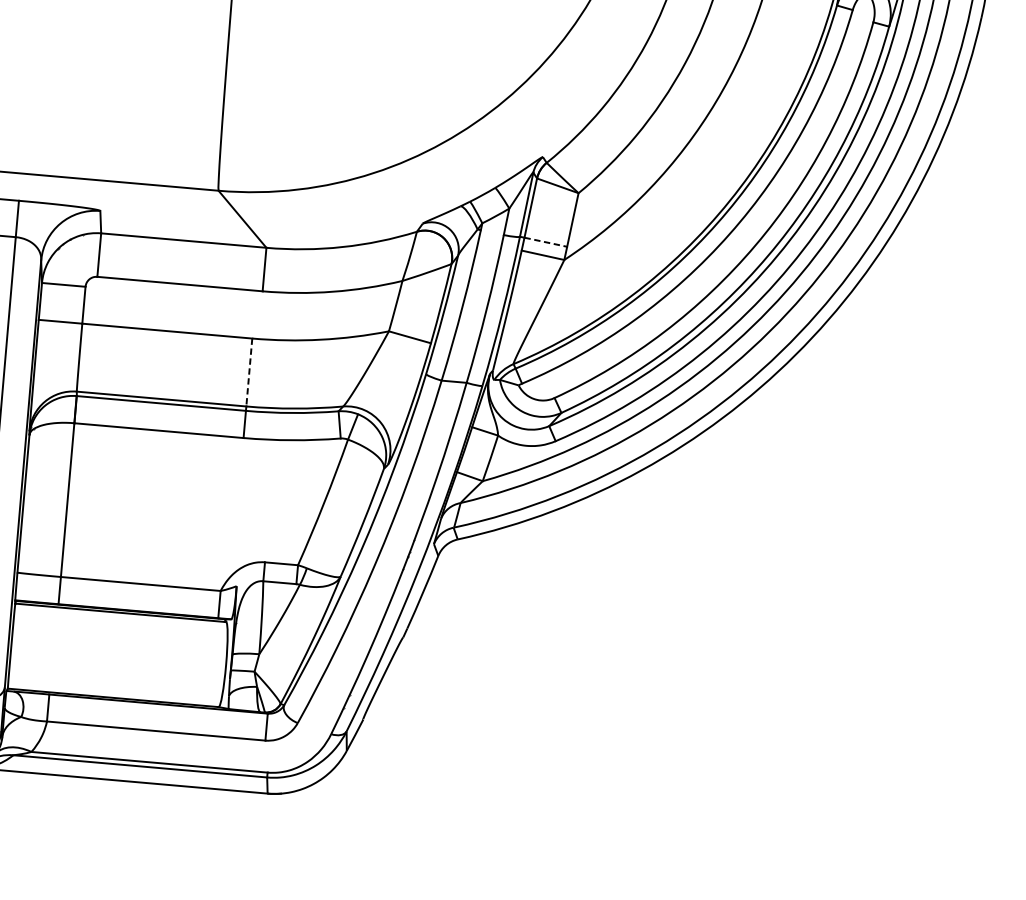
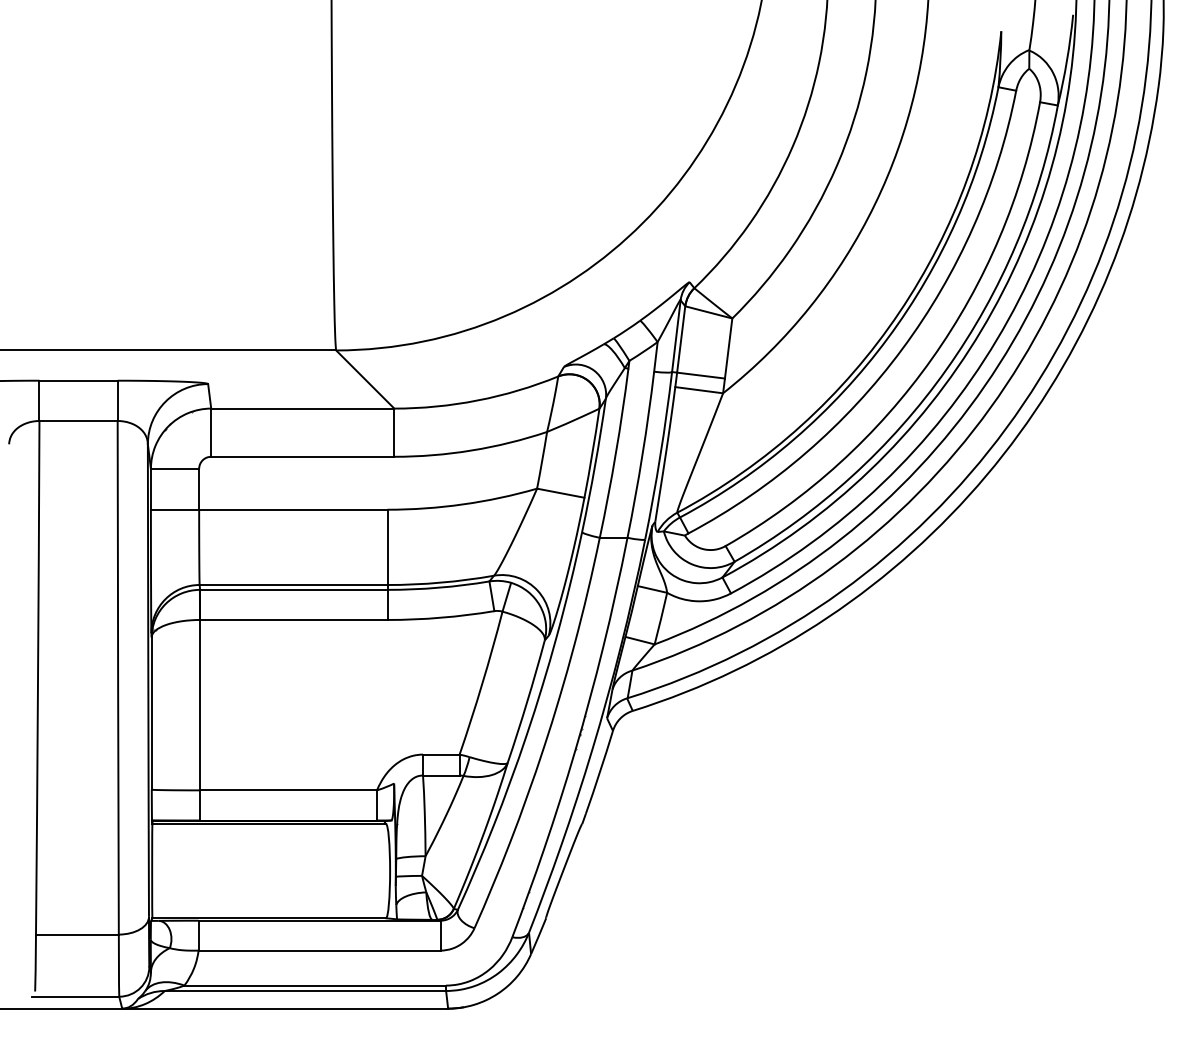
line: (546, 242) -> (701, 375), dashed -> solid
line: (249, 372) -> (387, 547), dashed -> solid

